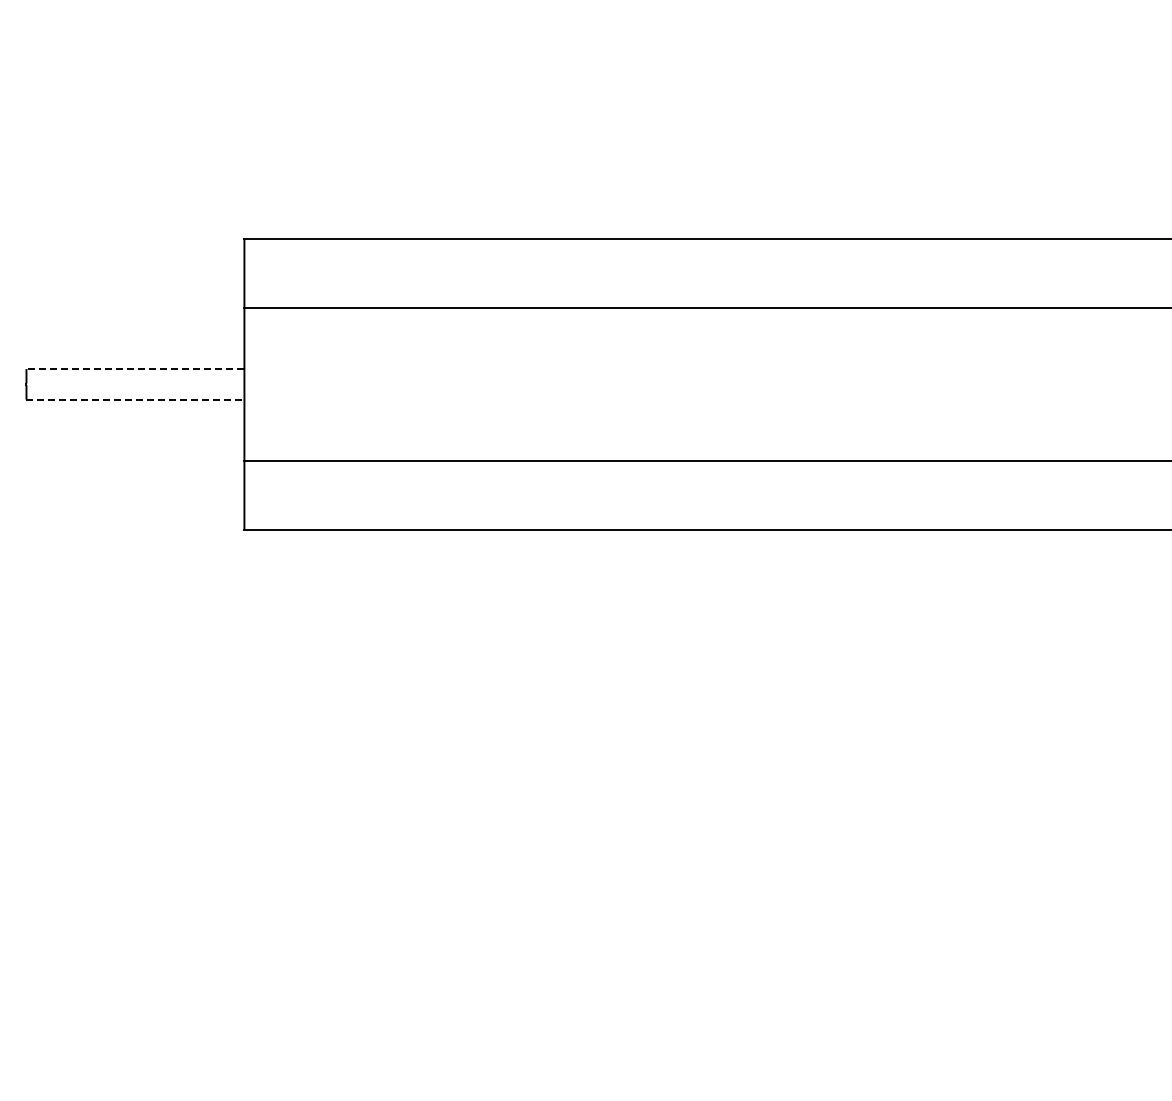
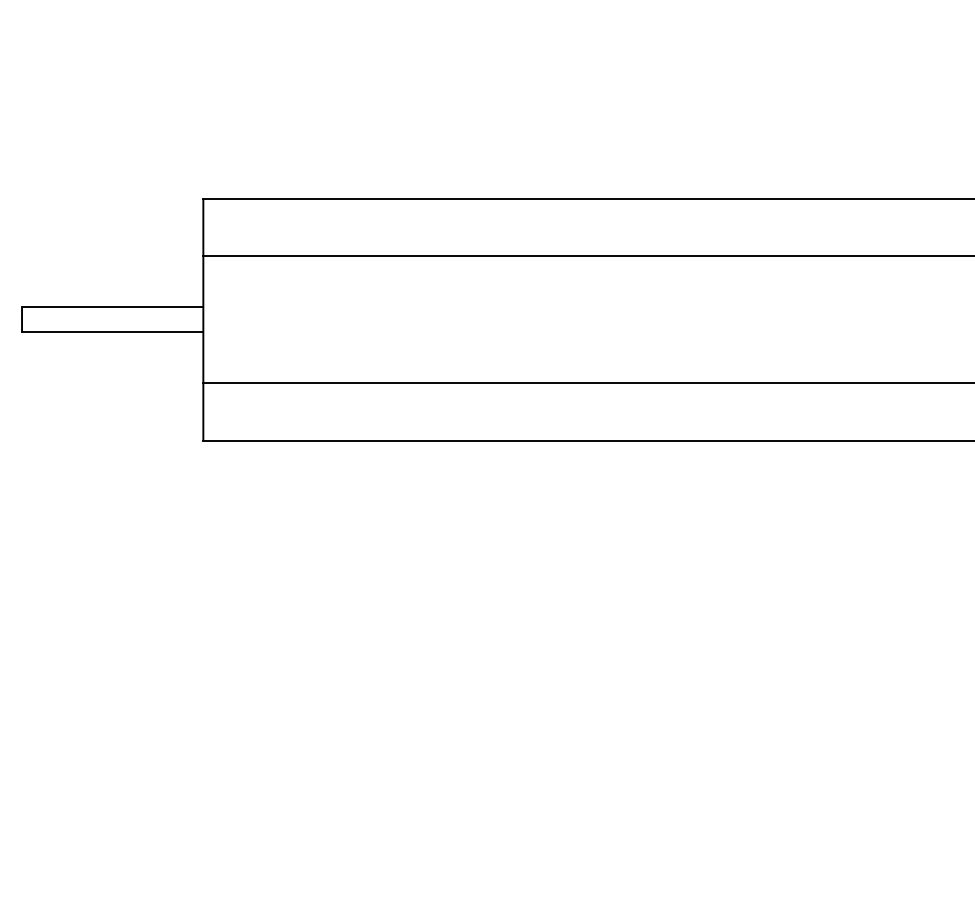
line: (135, 369) -> (112, 307), dashed -> solid
line: (135, 399) -> (112, 332), dashed -> solid

